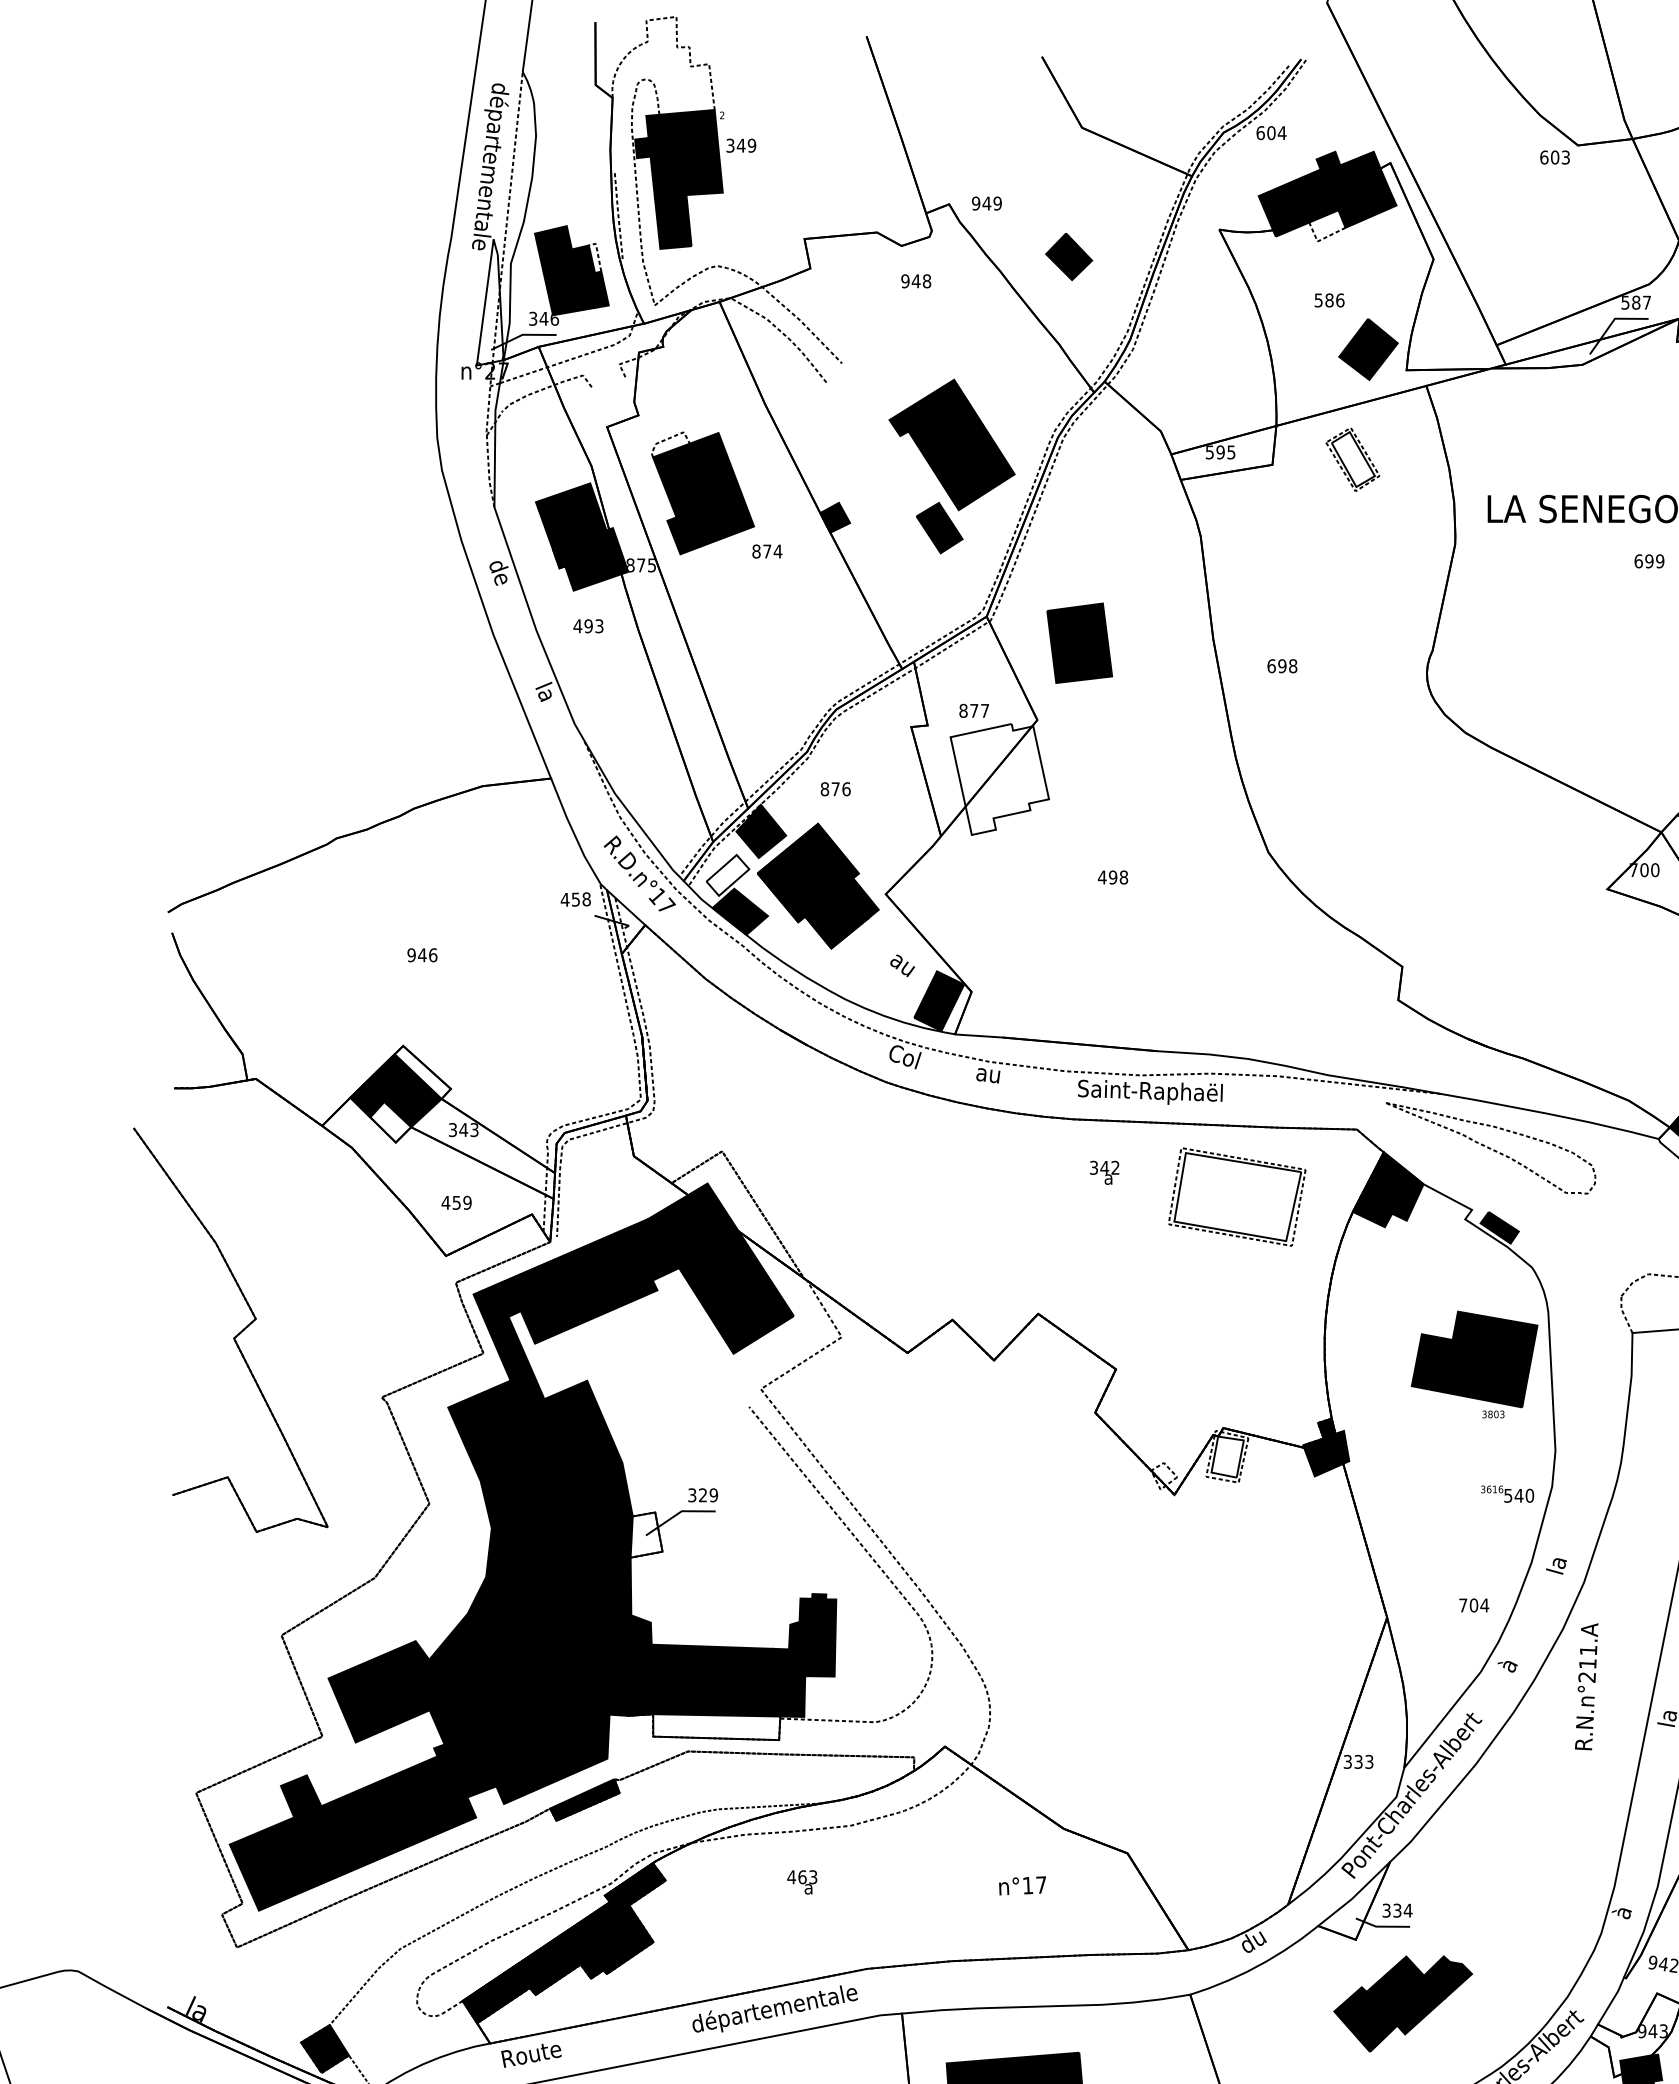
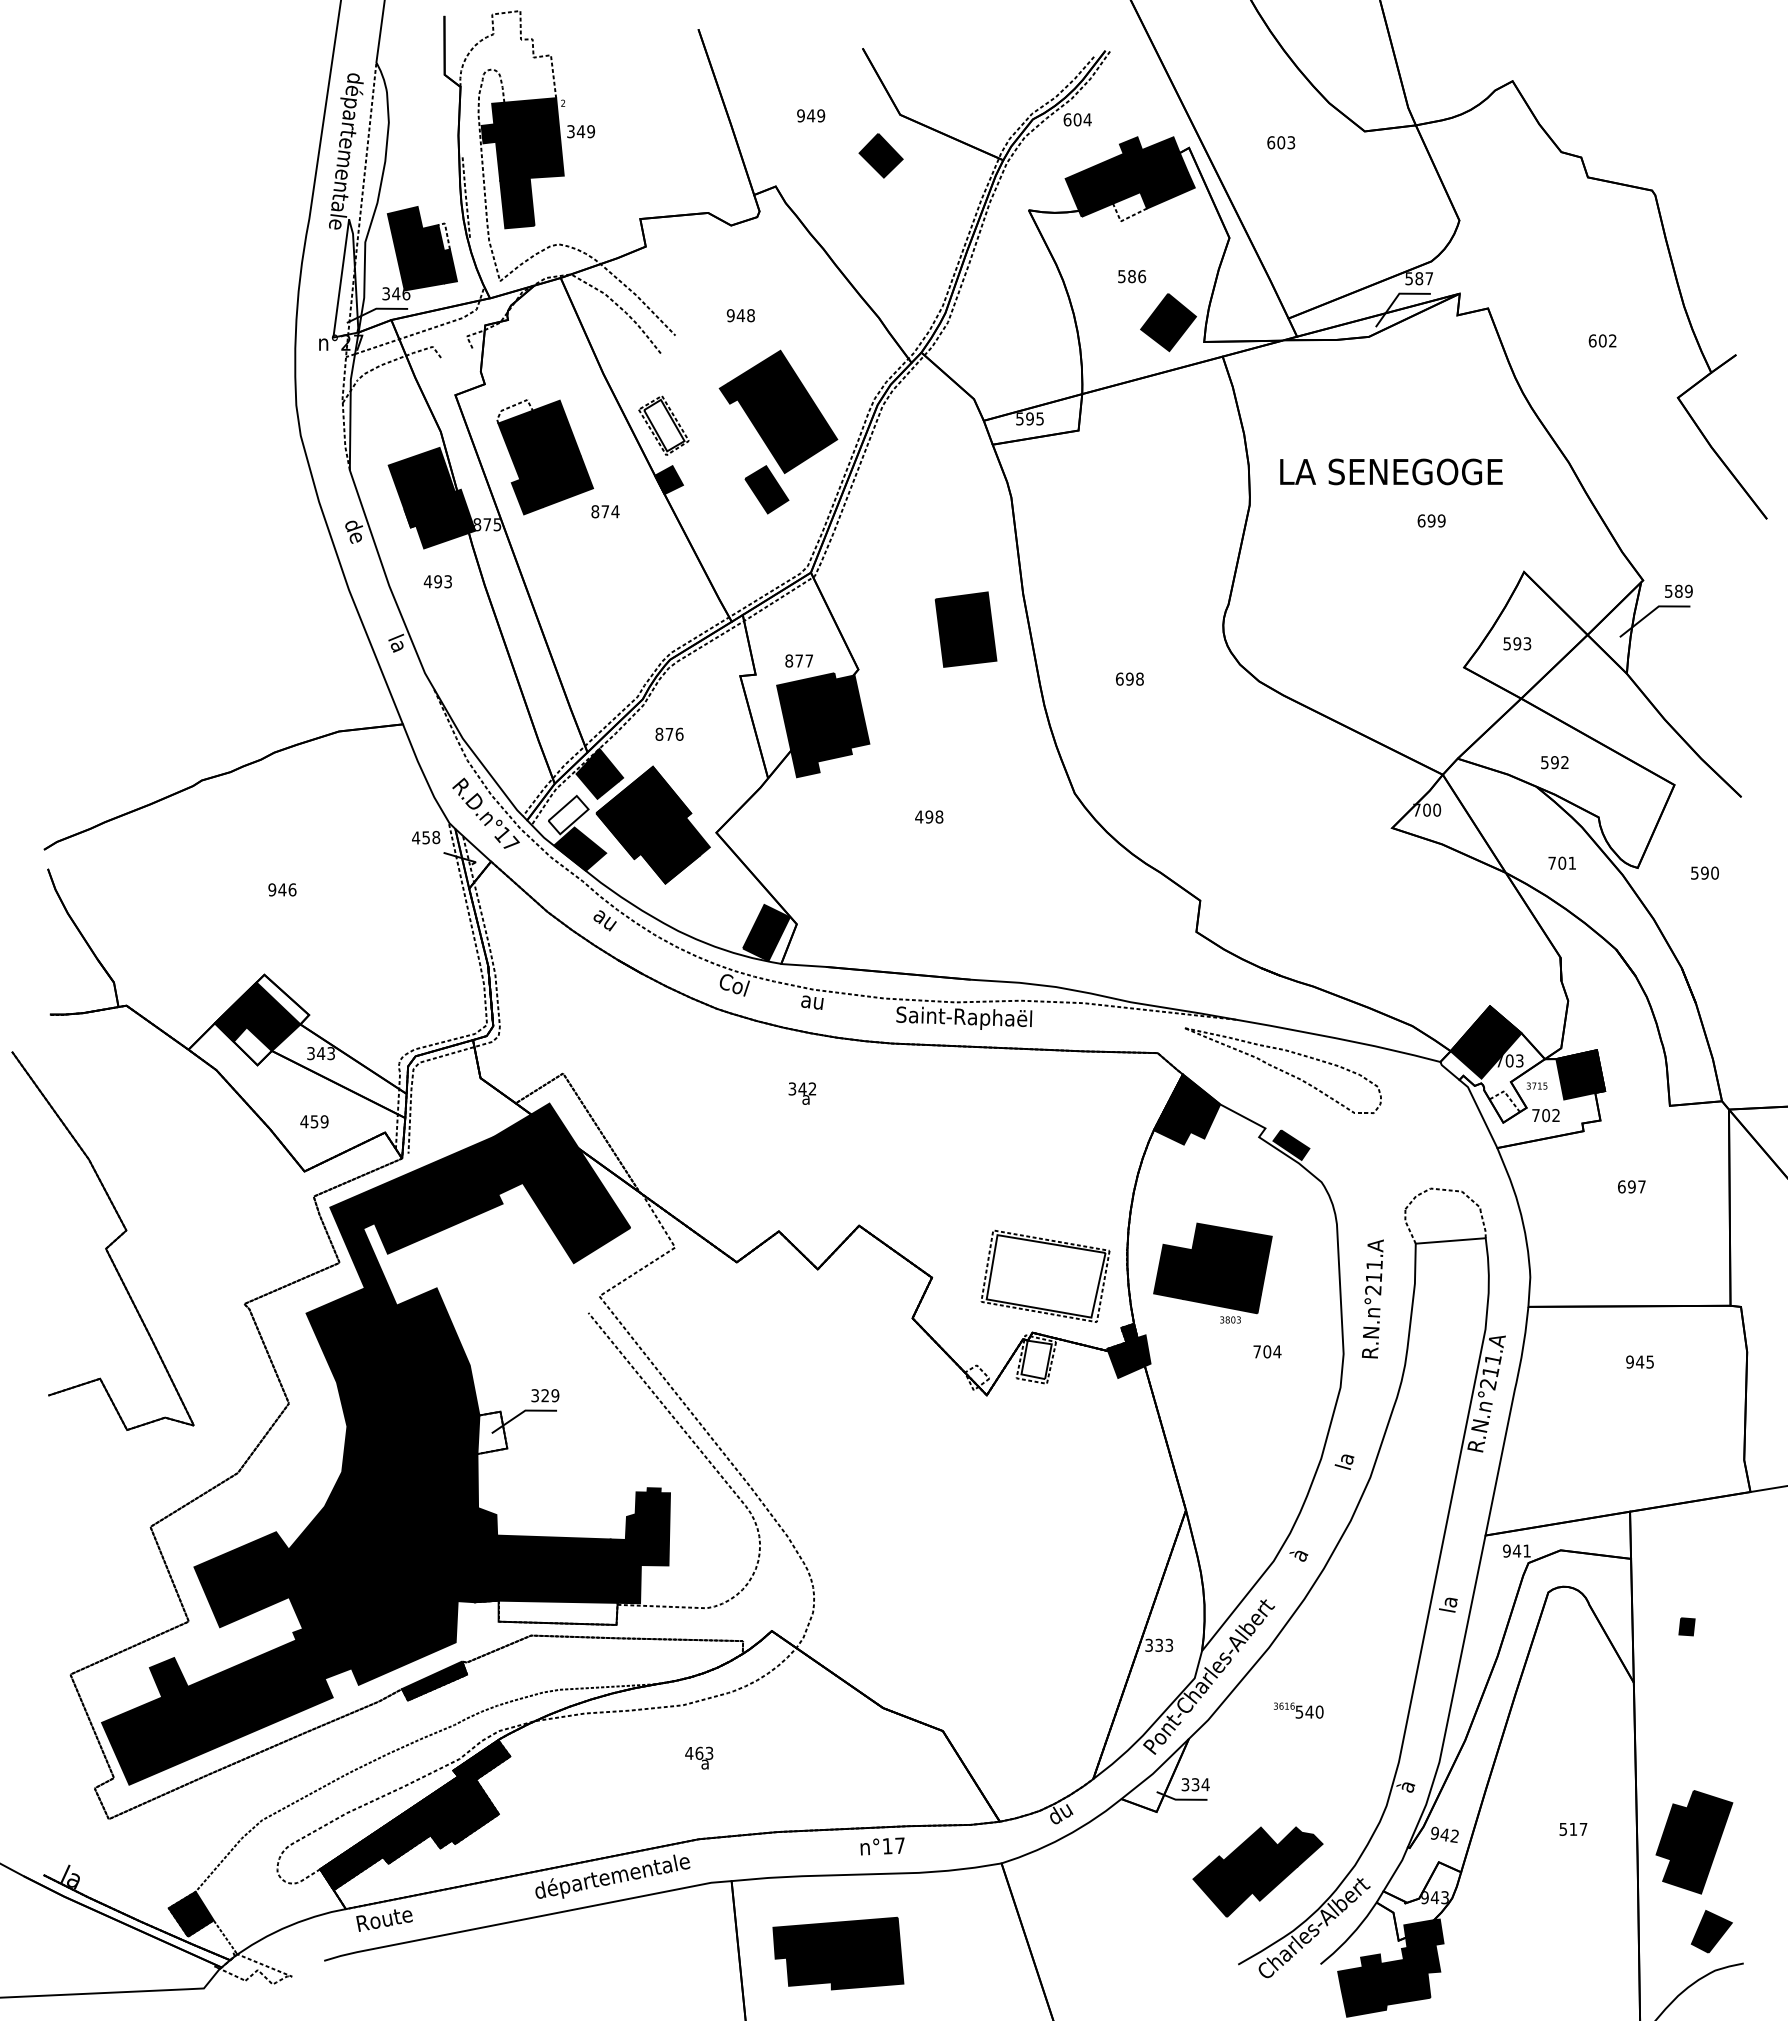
text: (1555, 157) -> (1281, 142), moved
text: (987, 203) -> (811, 115), moved
part: (1068, 256) -> (880, 155), moved
text: (915, 281) -> (740, 315), moved
part: (1352, 459) -> (663, 425), moved
part: (1079, 643) -> (965, 629), moved
text: (1281, 665) -> (1129, 678), moved
fill: (1000, 779) -> (823, 725), added
text: (901, 965) -> (604, 920), moved
text: (1104, 1172) -> (802, 1093), moved
part: (1237, 1196) -> (1045, 1275), moved
part: (1474, 1363) -> (1212, 1272), moved
text: (1507, 1494) -> (1298, 1710), moved
text: (1474, 1605) -> (1267, 1351), moved
text: (1586, 1686) -> (1372, 1298), moved
text: (802, 1881) -> (699, 1757), moved
text: (1022, 1885) -> (882, 1846), moved
part: (1402, 2003) -> (1257, 1871), moved

